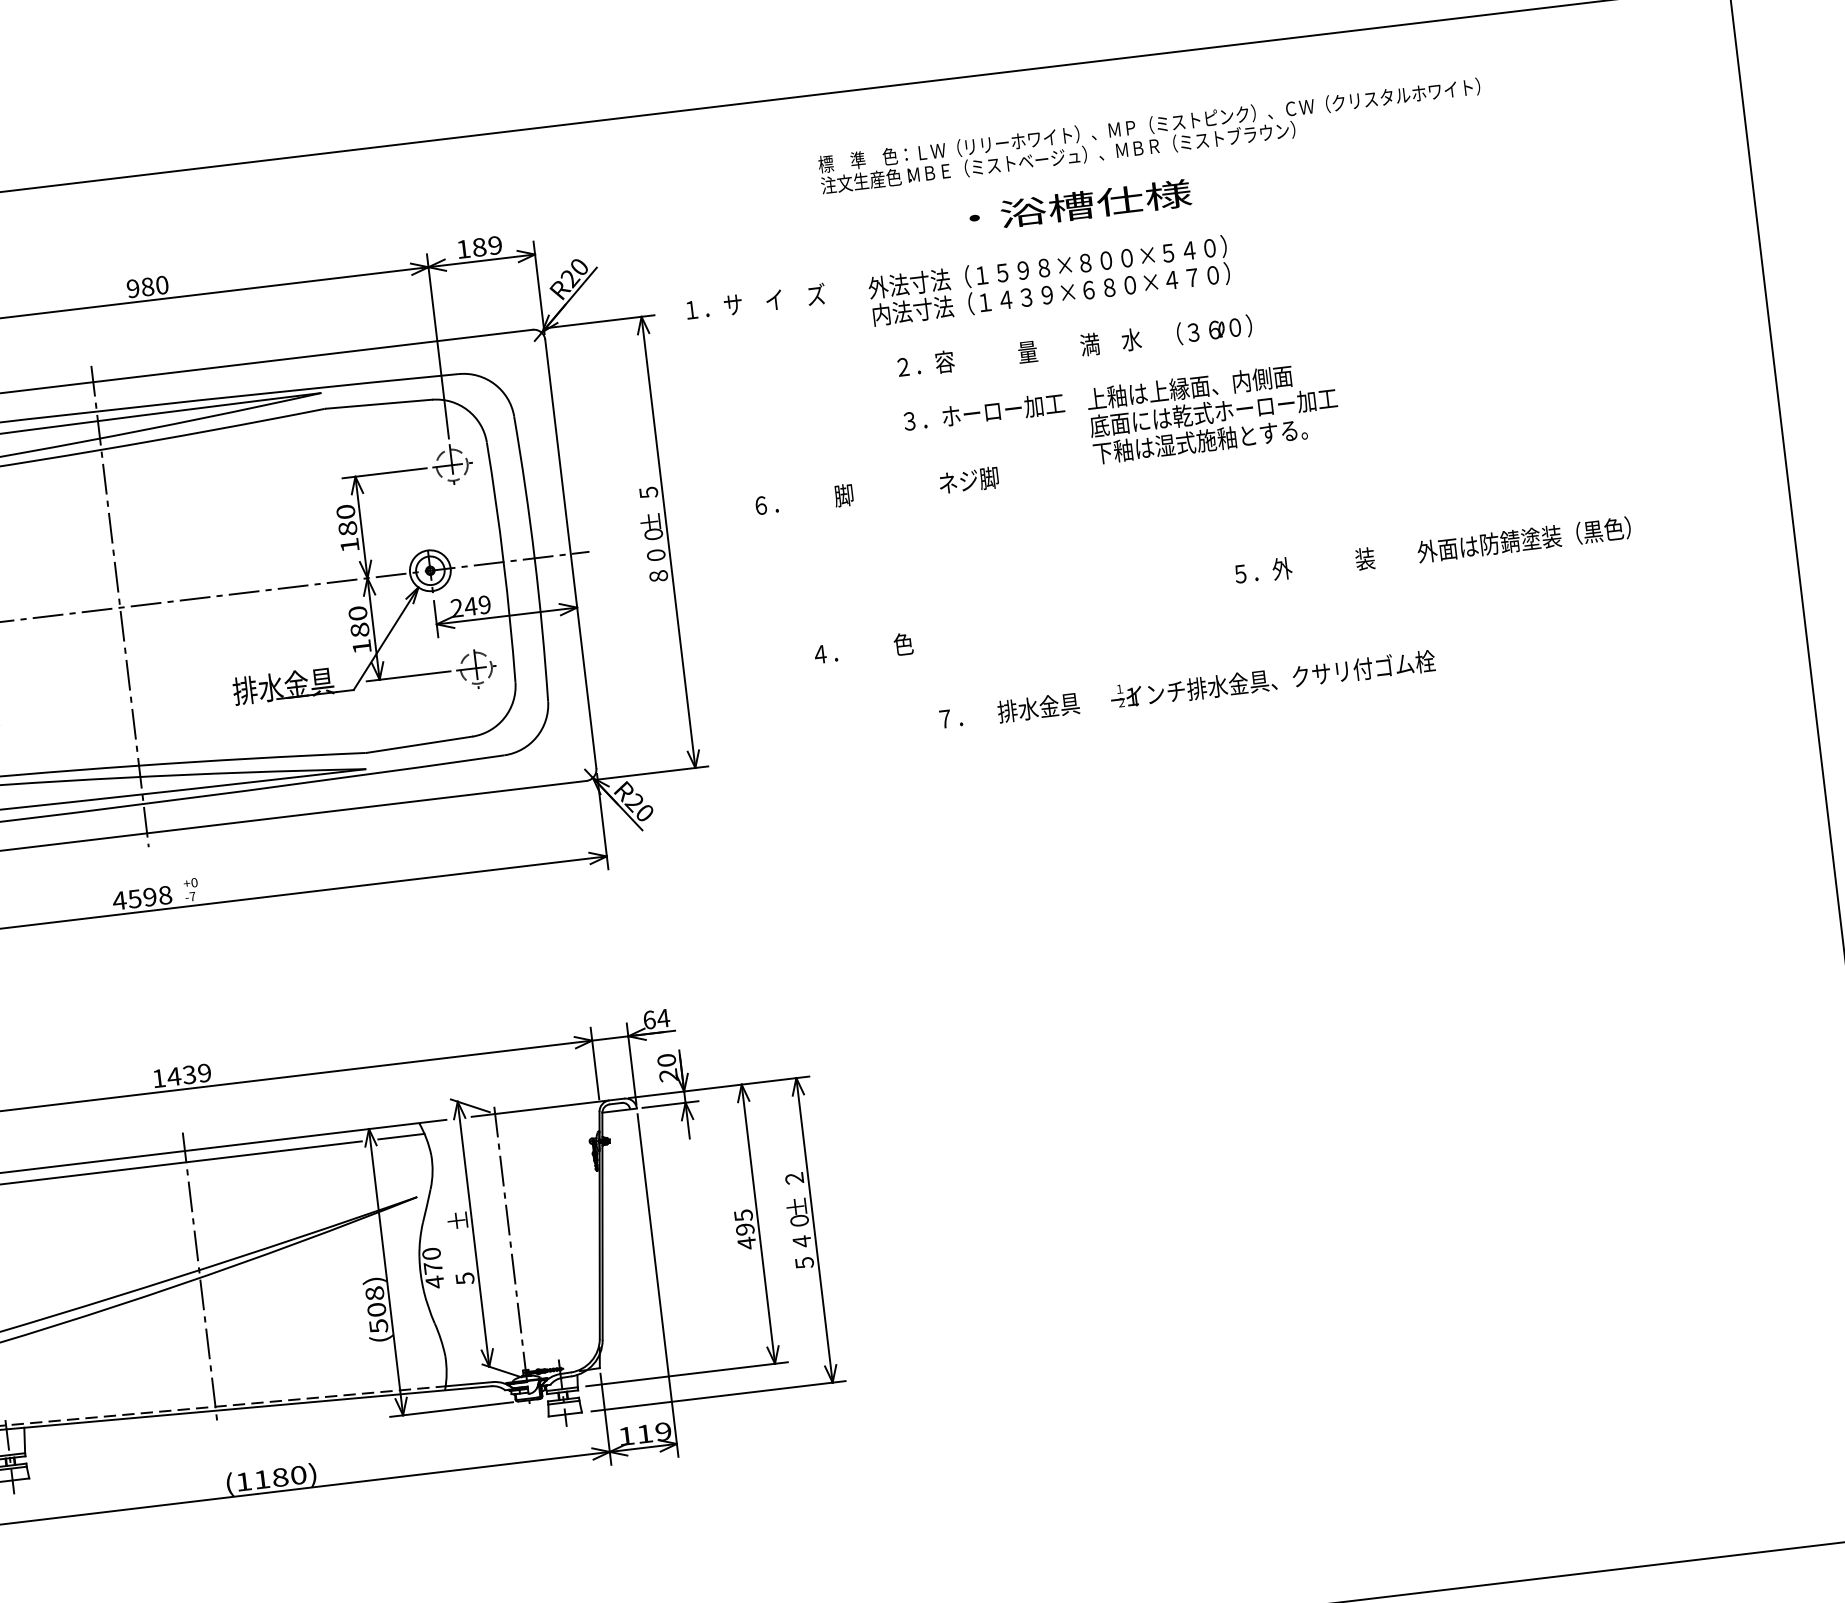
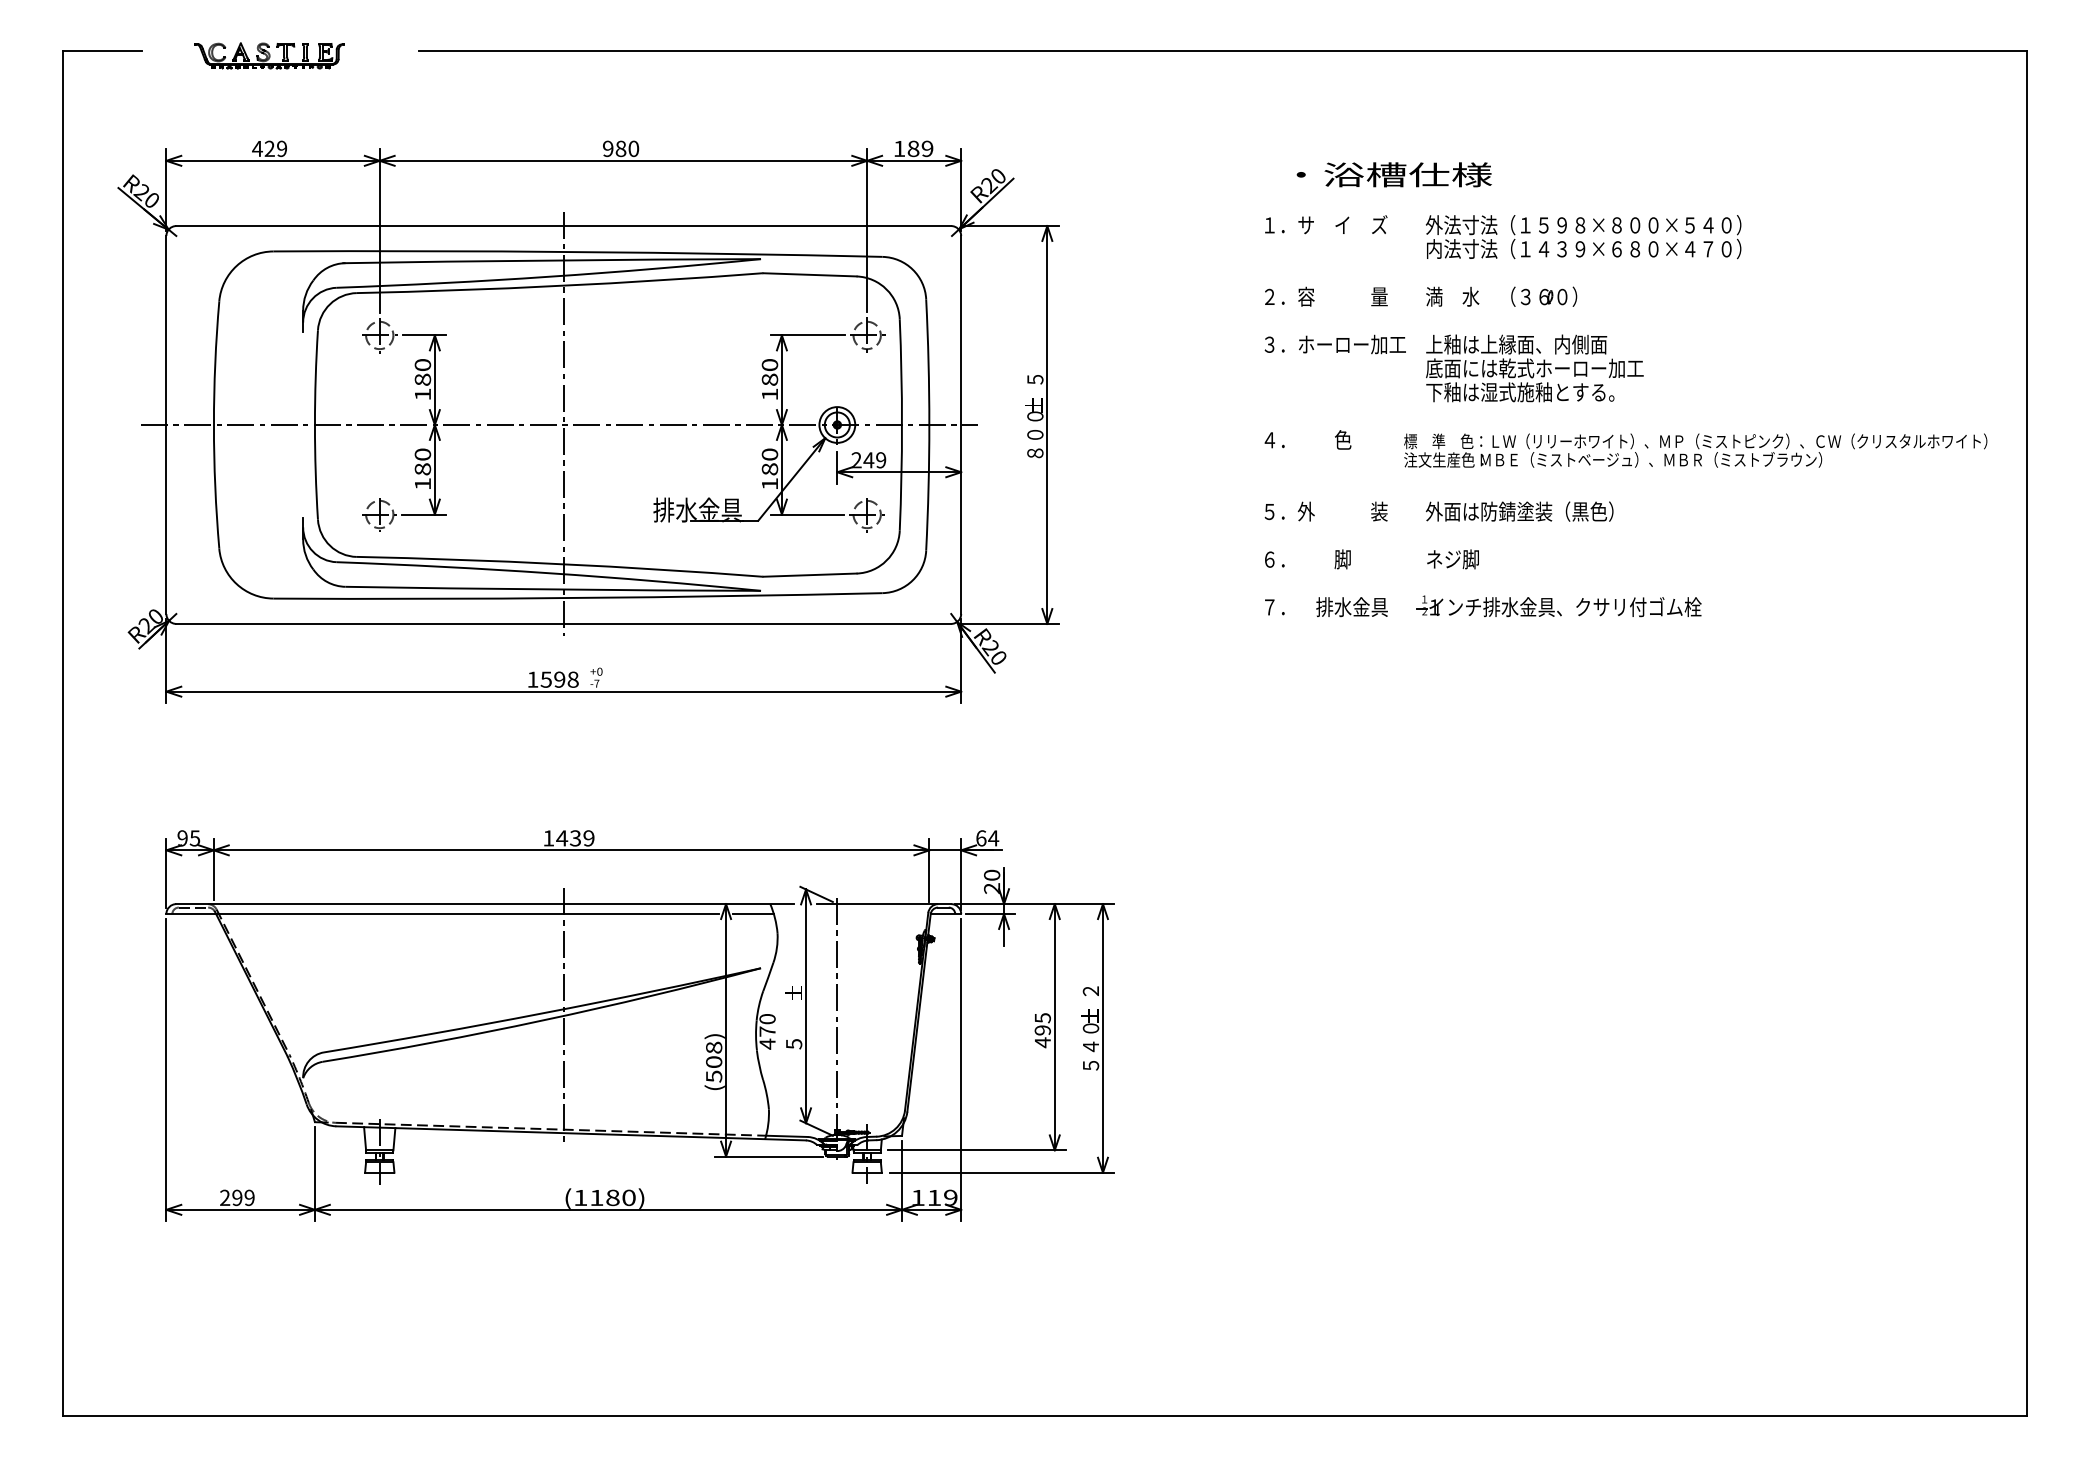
text: (1150, 135) -> (1695, 450), moved
text: (1079, 205) -> (1393, 174), moved
text: (958, 292) -> (1503, 237), moved
text: (876, 491) -> (1371, 559), moved
text: (1432, 550) -> (1438, 511), moved
text: (863, 648) -> (1307, 439), moved
text: (119, 900) -> (532, 679), 4598 -> 1598

